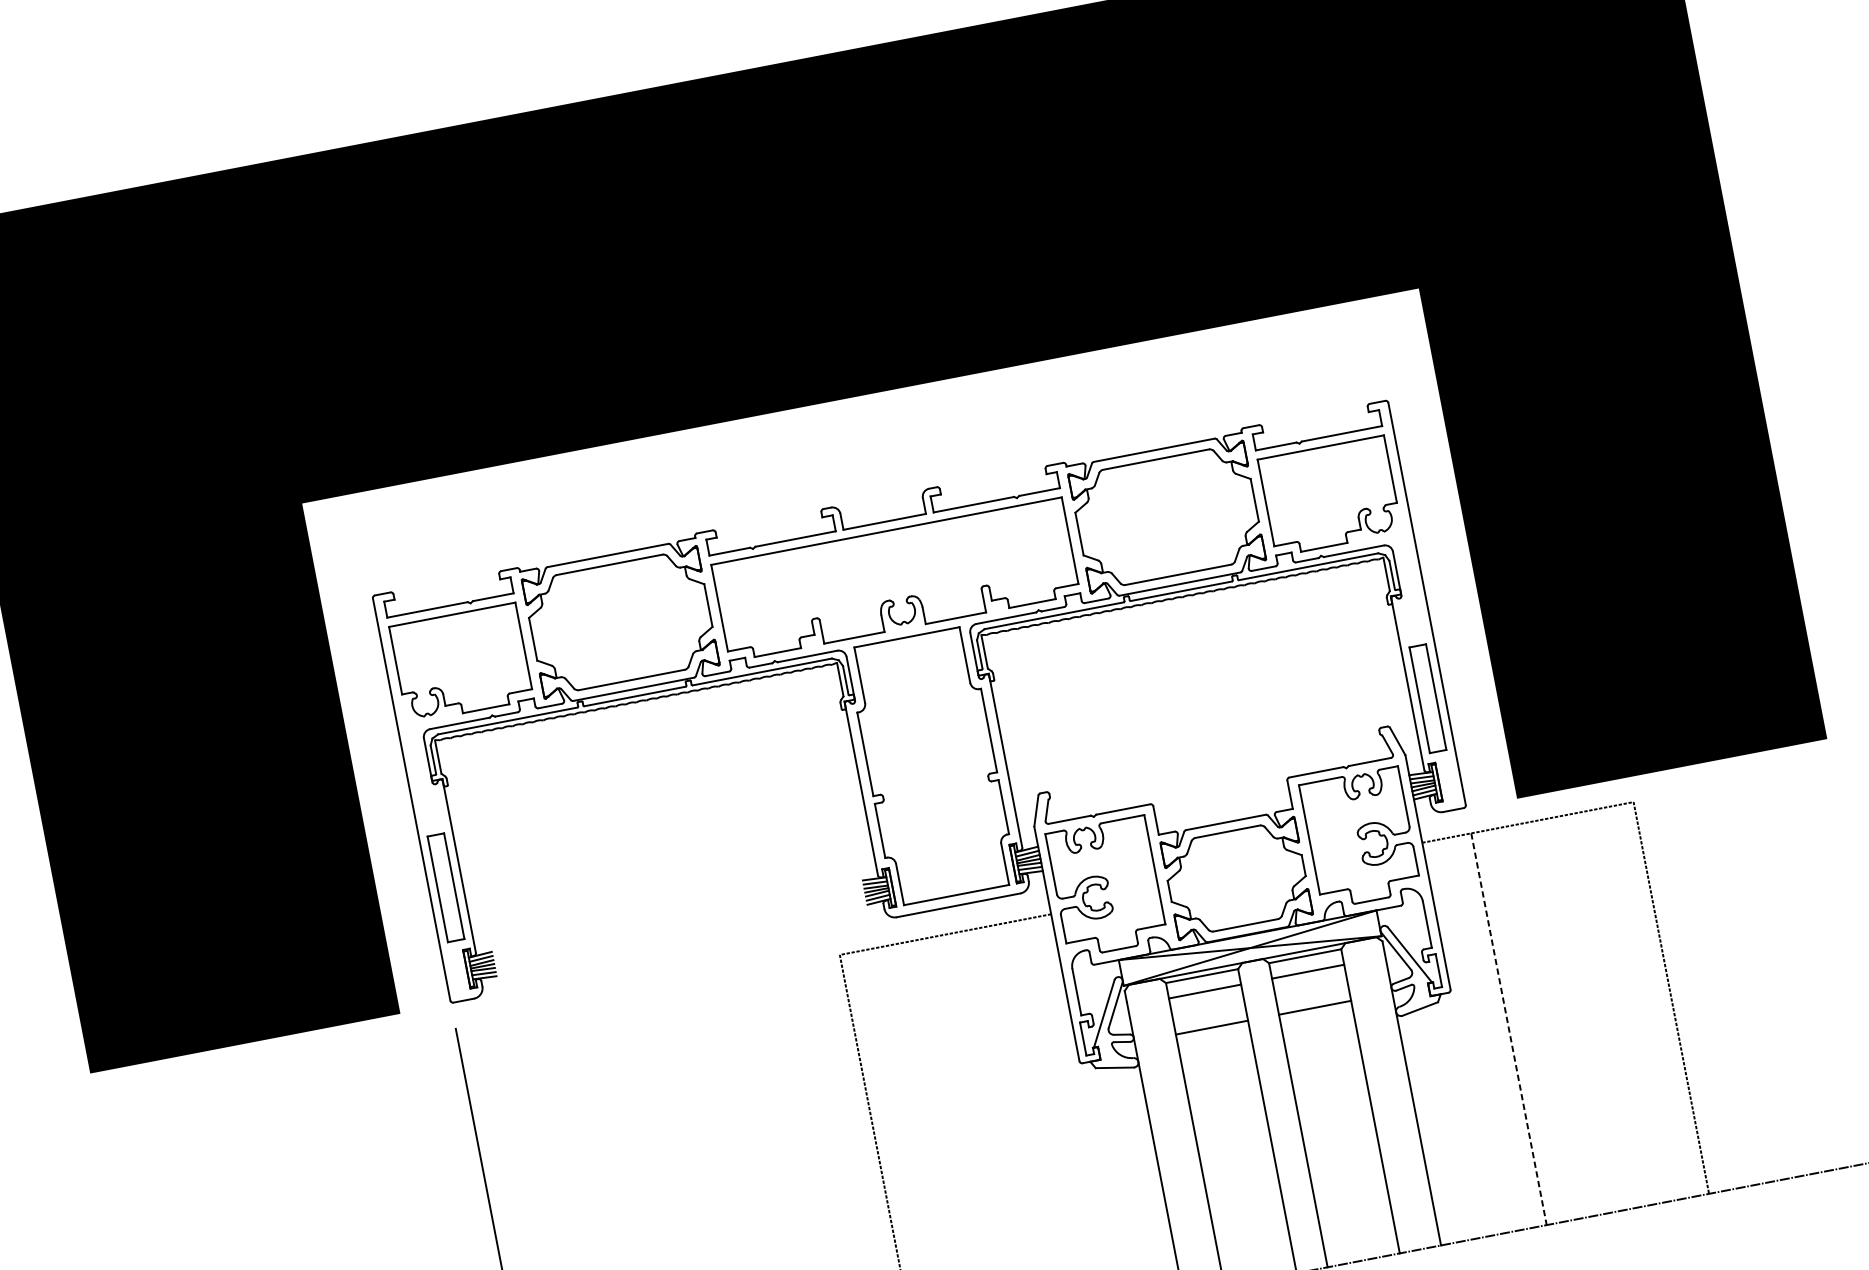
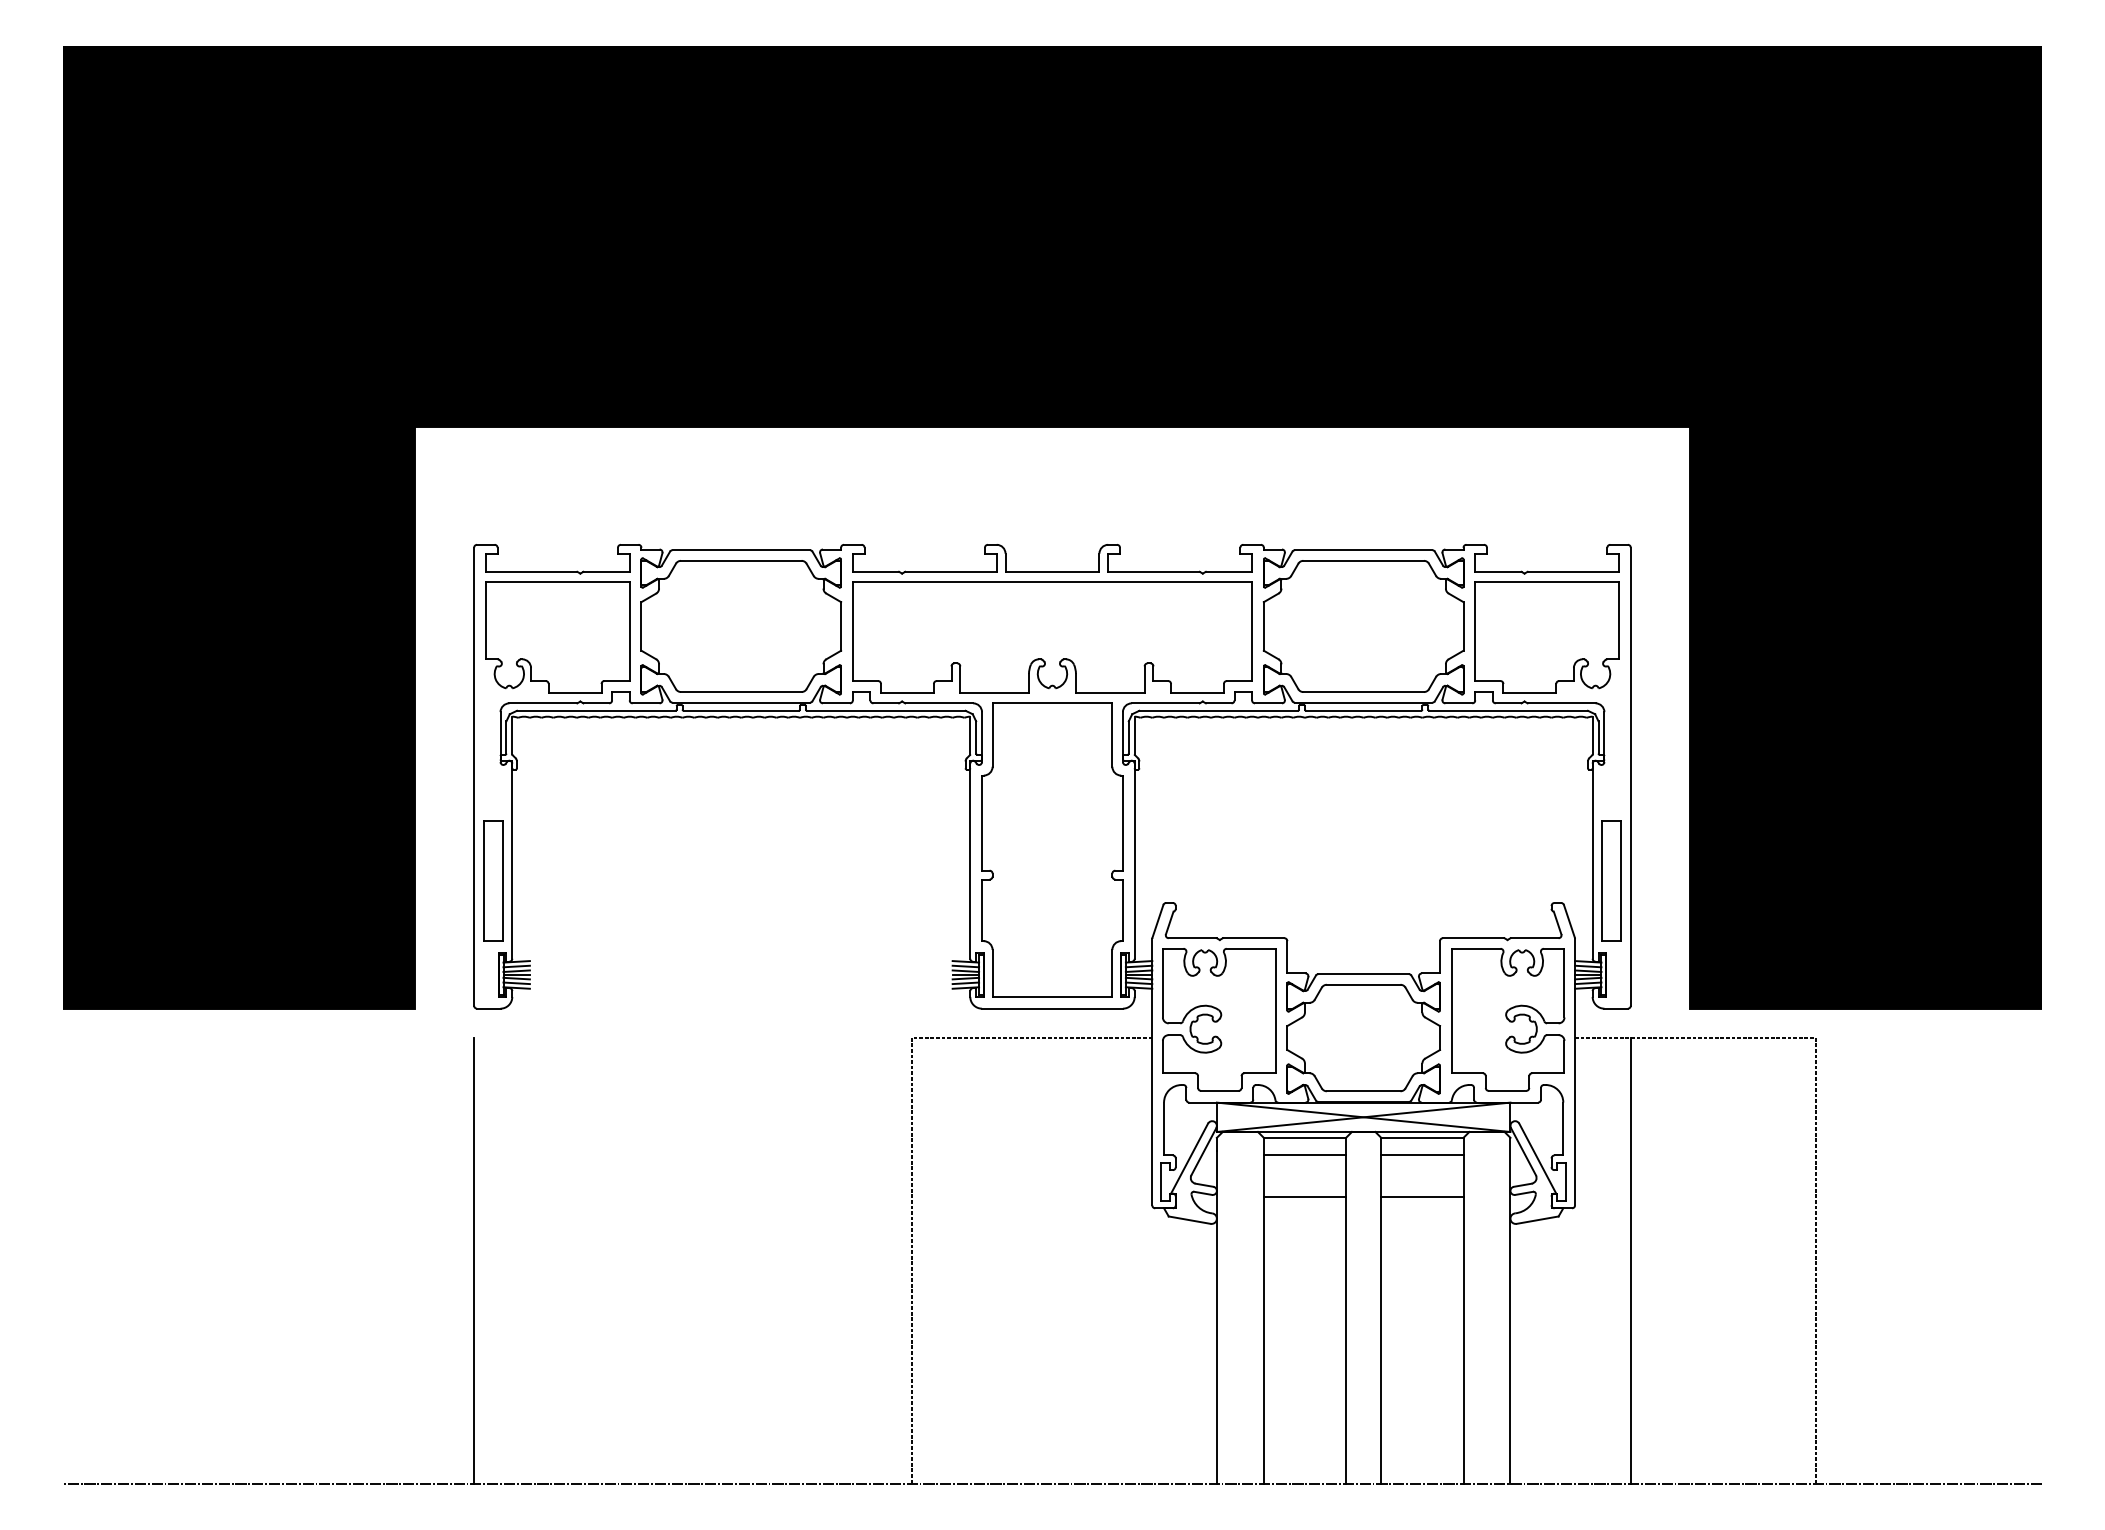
line: (1508, 1029) -> (1630, 1261), dashed -> solid

